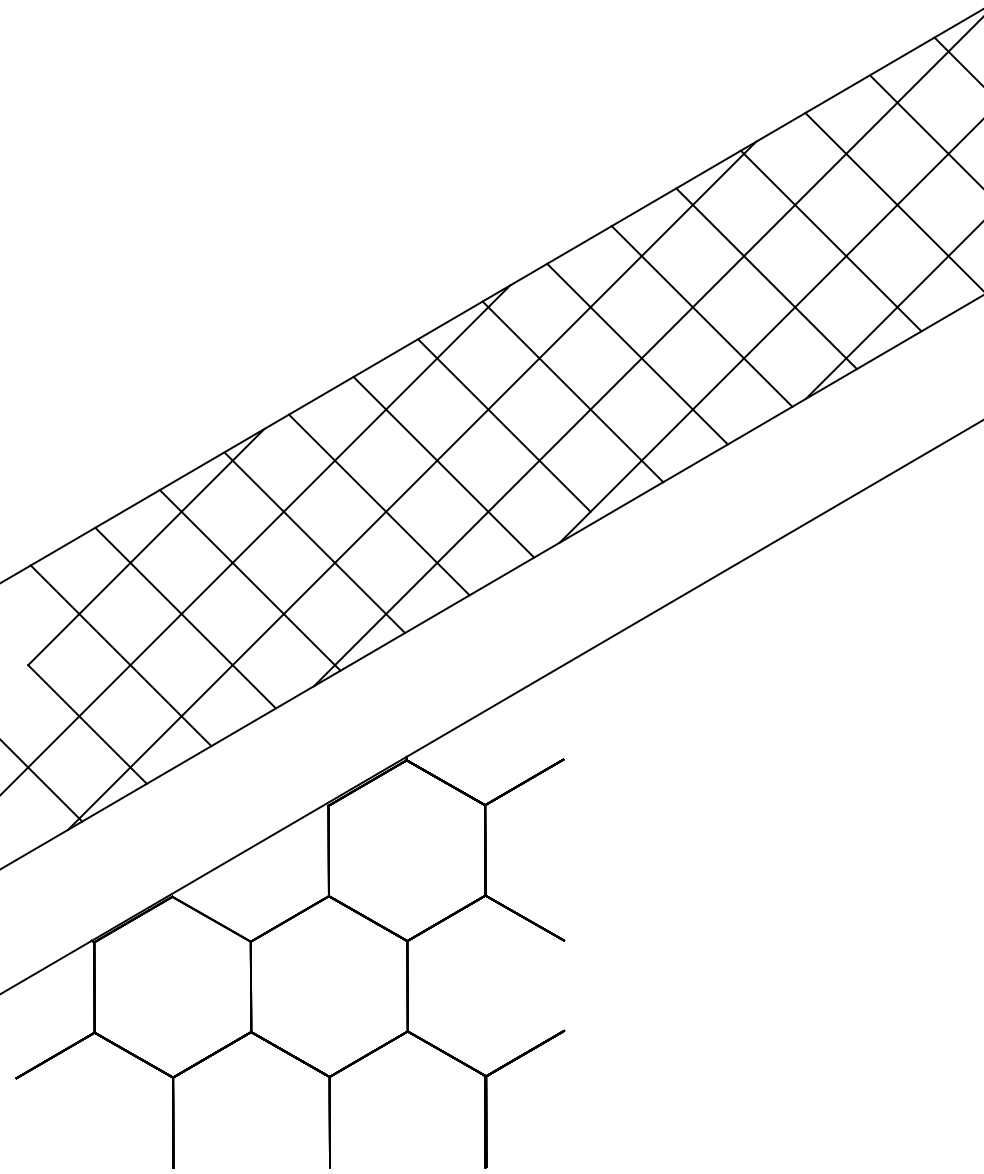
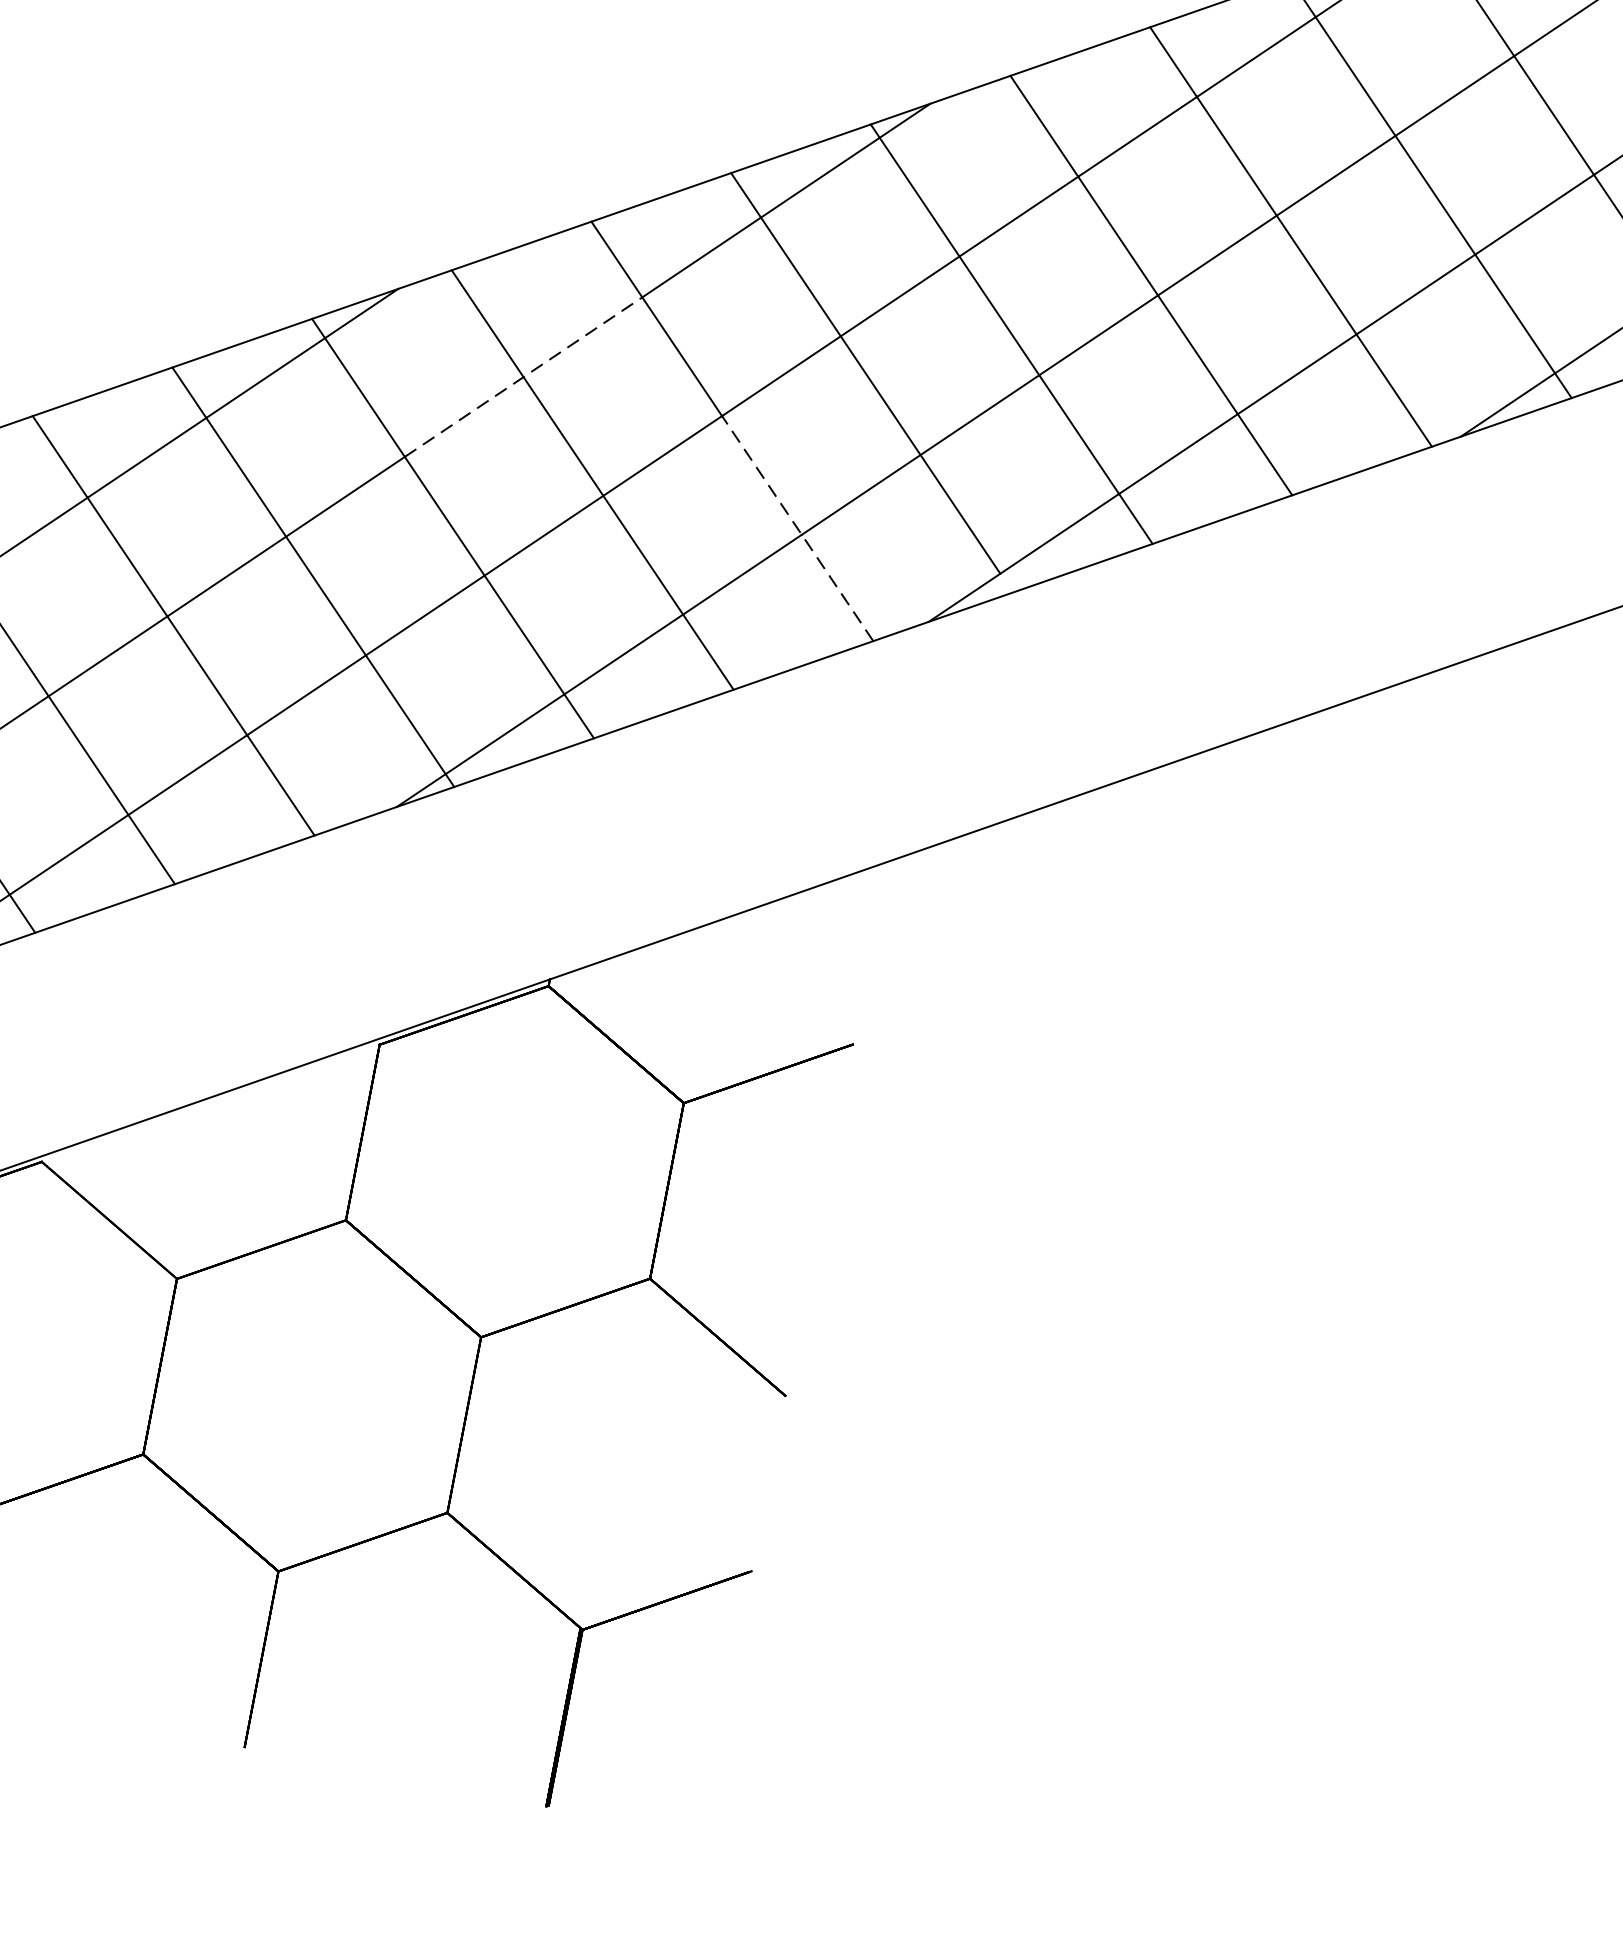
line: (335, 460) -> (524, 376), solid -> dashed
line: (485, 509) -> (797, 529), solid -> dashed

